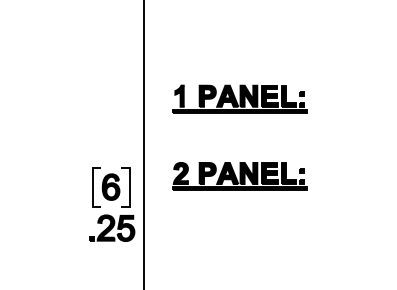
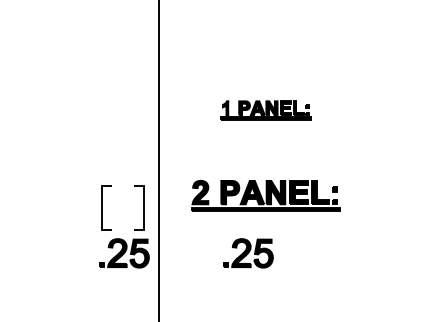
part: (239, 99) -> (265, 110), size x0.6
part: (110, 186) -> (122, 207), removed
part: (224, 228) -> (248, 253), added

